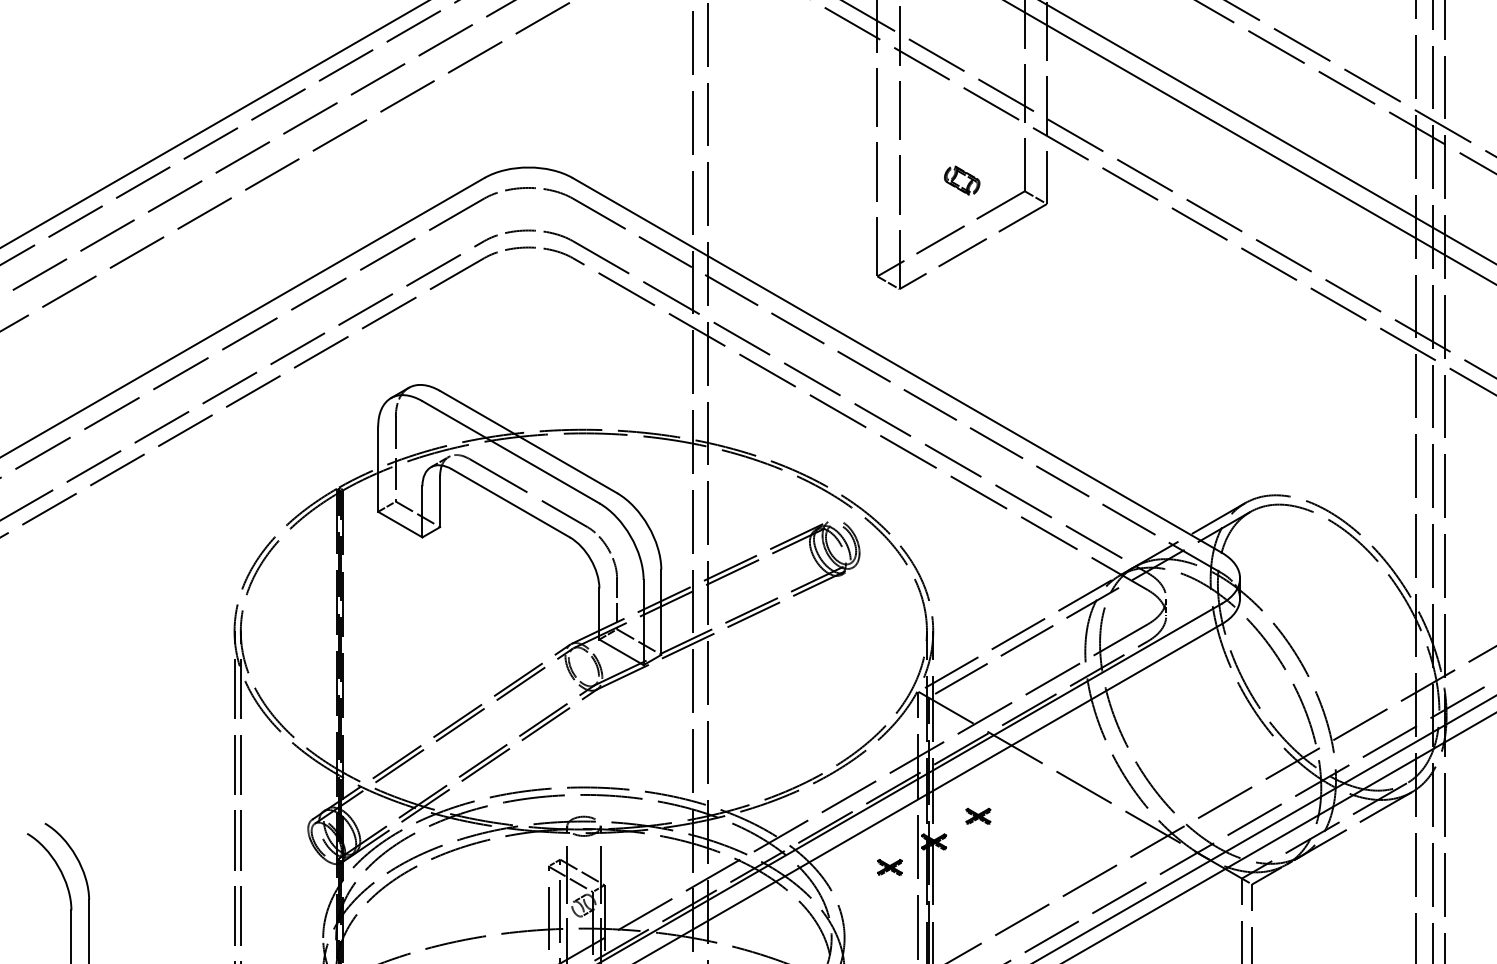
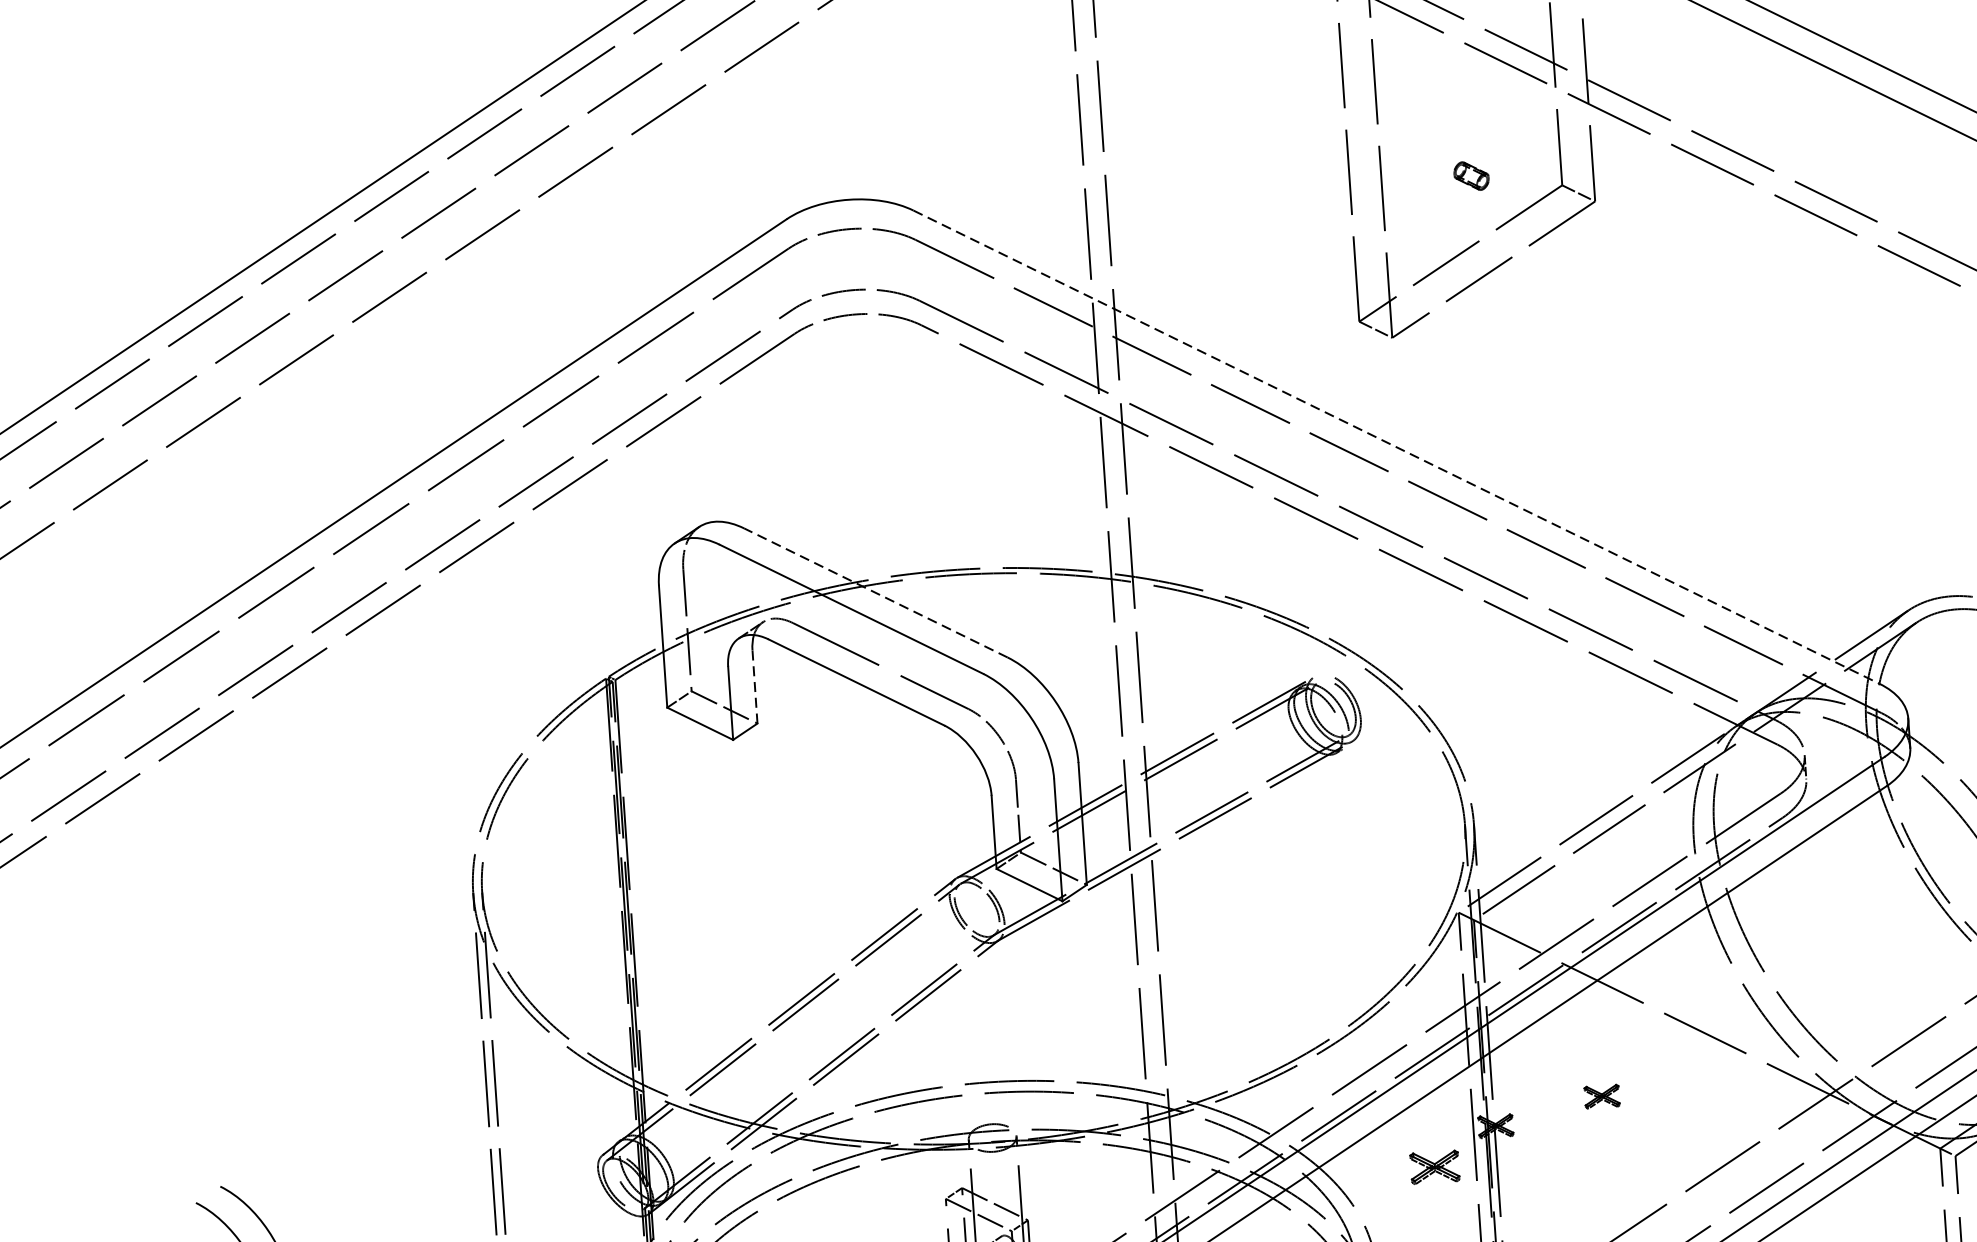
part: (962, 180) -> (1471, 175), size x0.7
line: (897, 365) -> (1396, 447), solid -> dashed
line: (528, 441) -> (875, 592), solid -> dashed
line: (440, 501) -> (755, 686), solid -> dashed
part: (978, 815) -> (1602, 1095), moved
part: (889, 867) -> (1434, 1167), size x1.4

